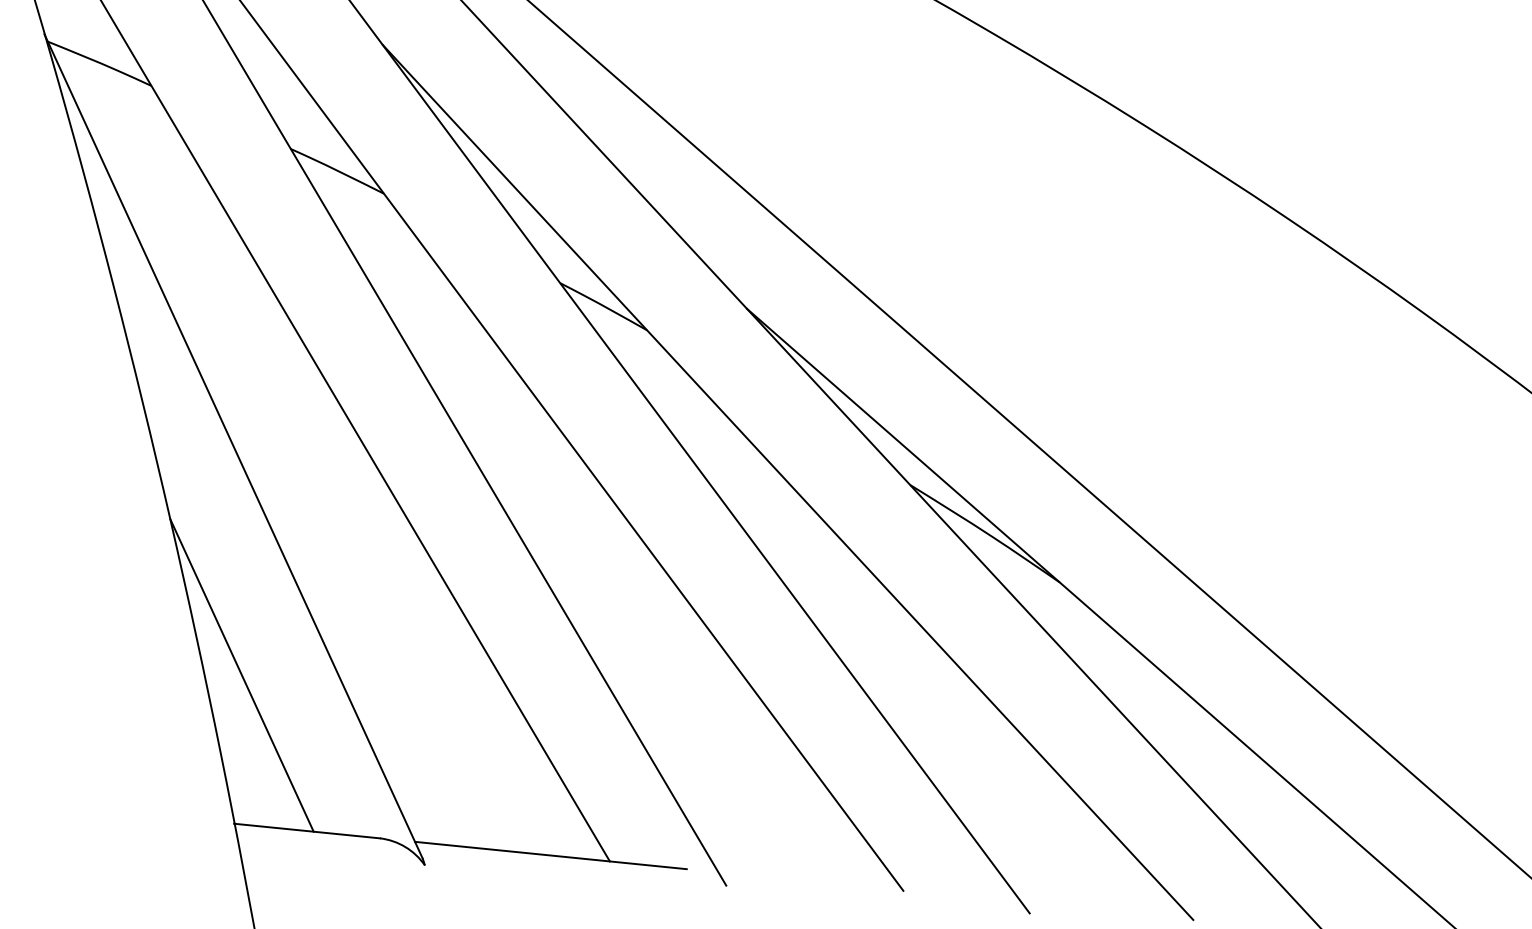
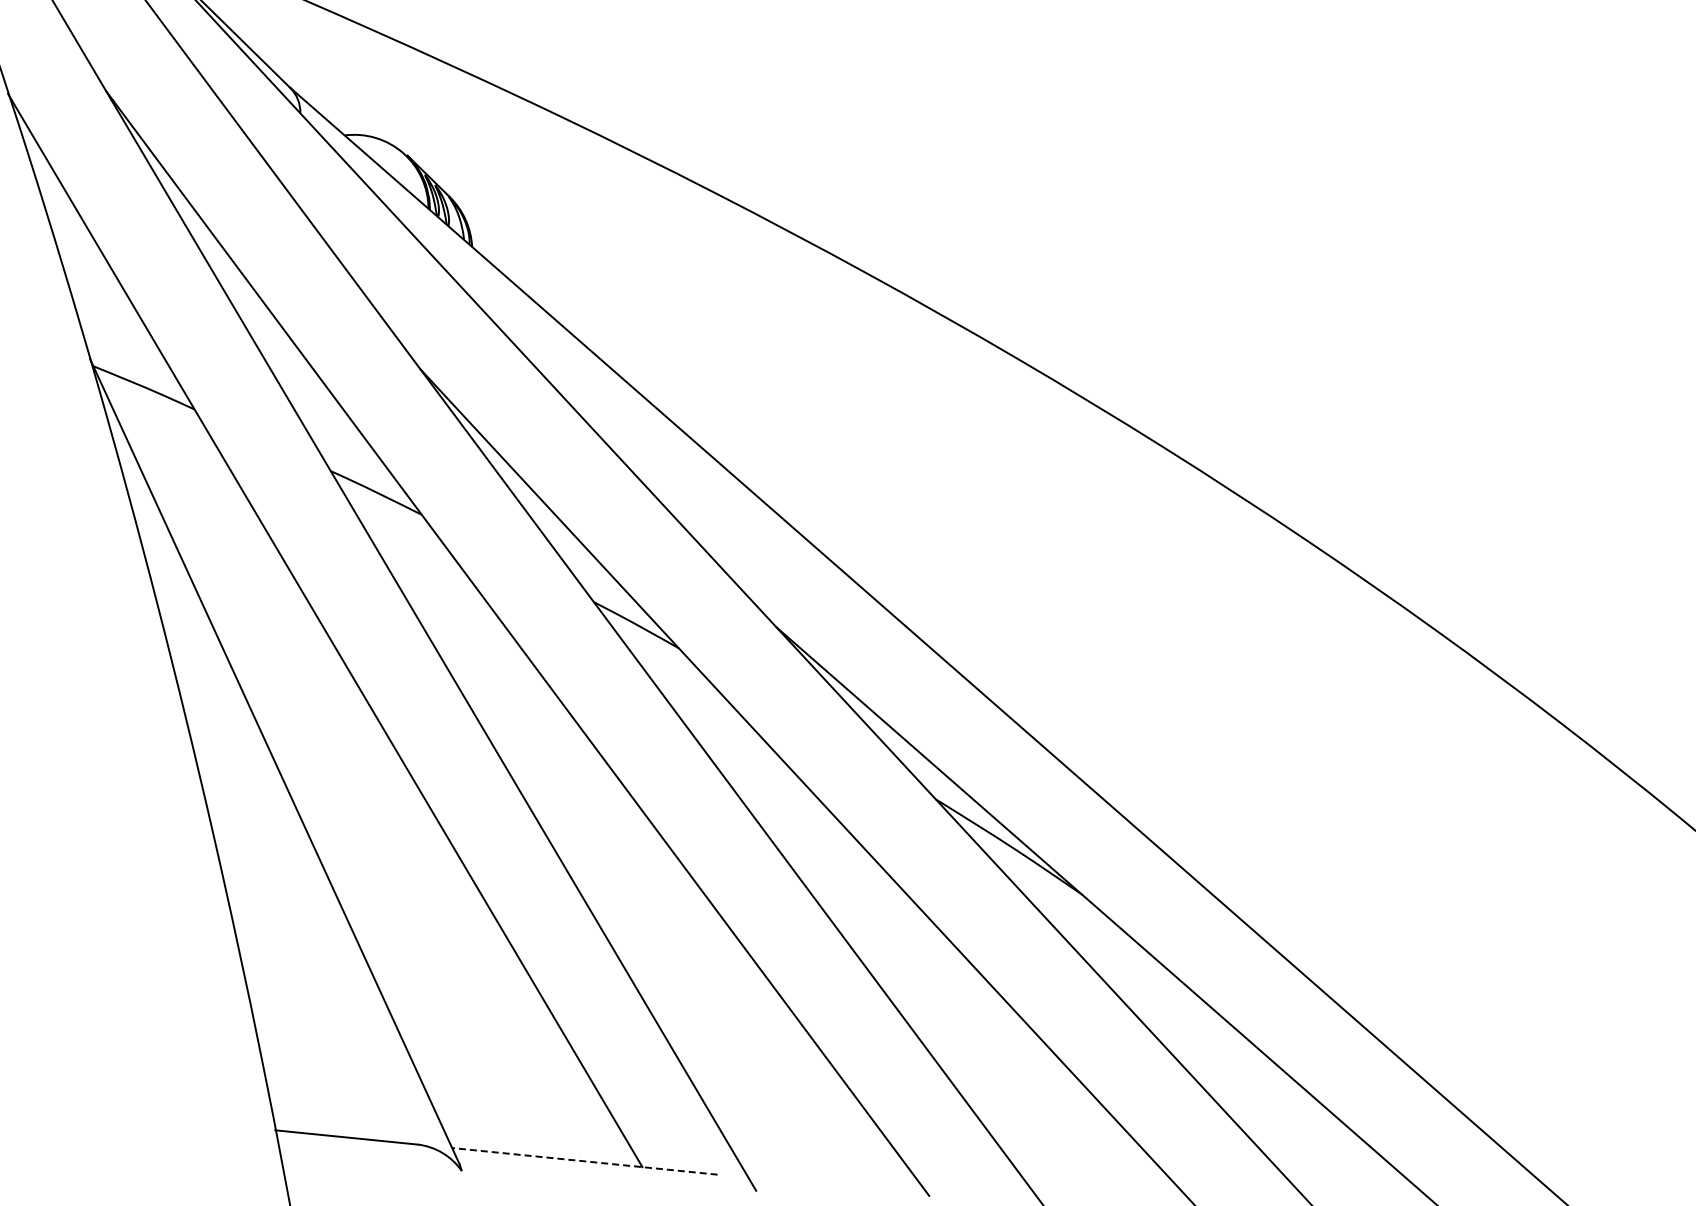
line: (242, 675) -> (283, 985), removed
line: (550, 855) -> (584, 1161), solid -> dashed

